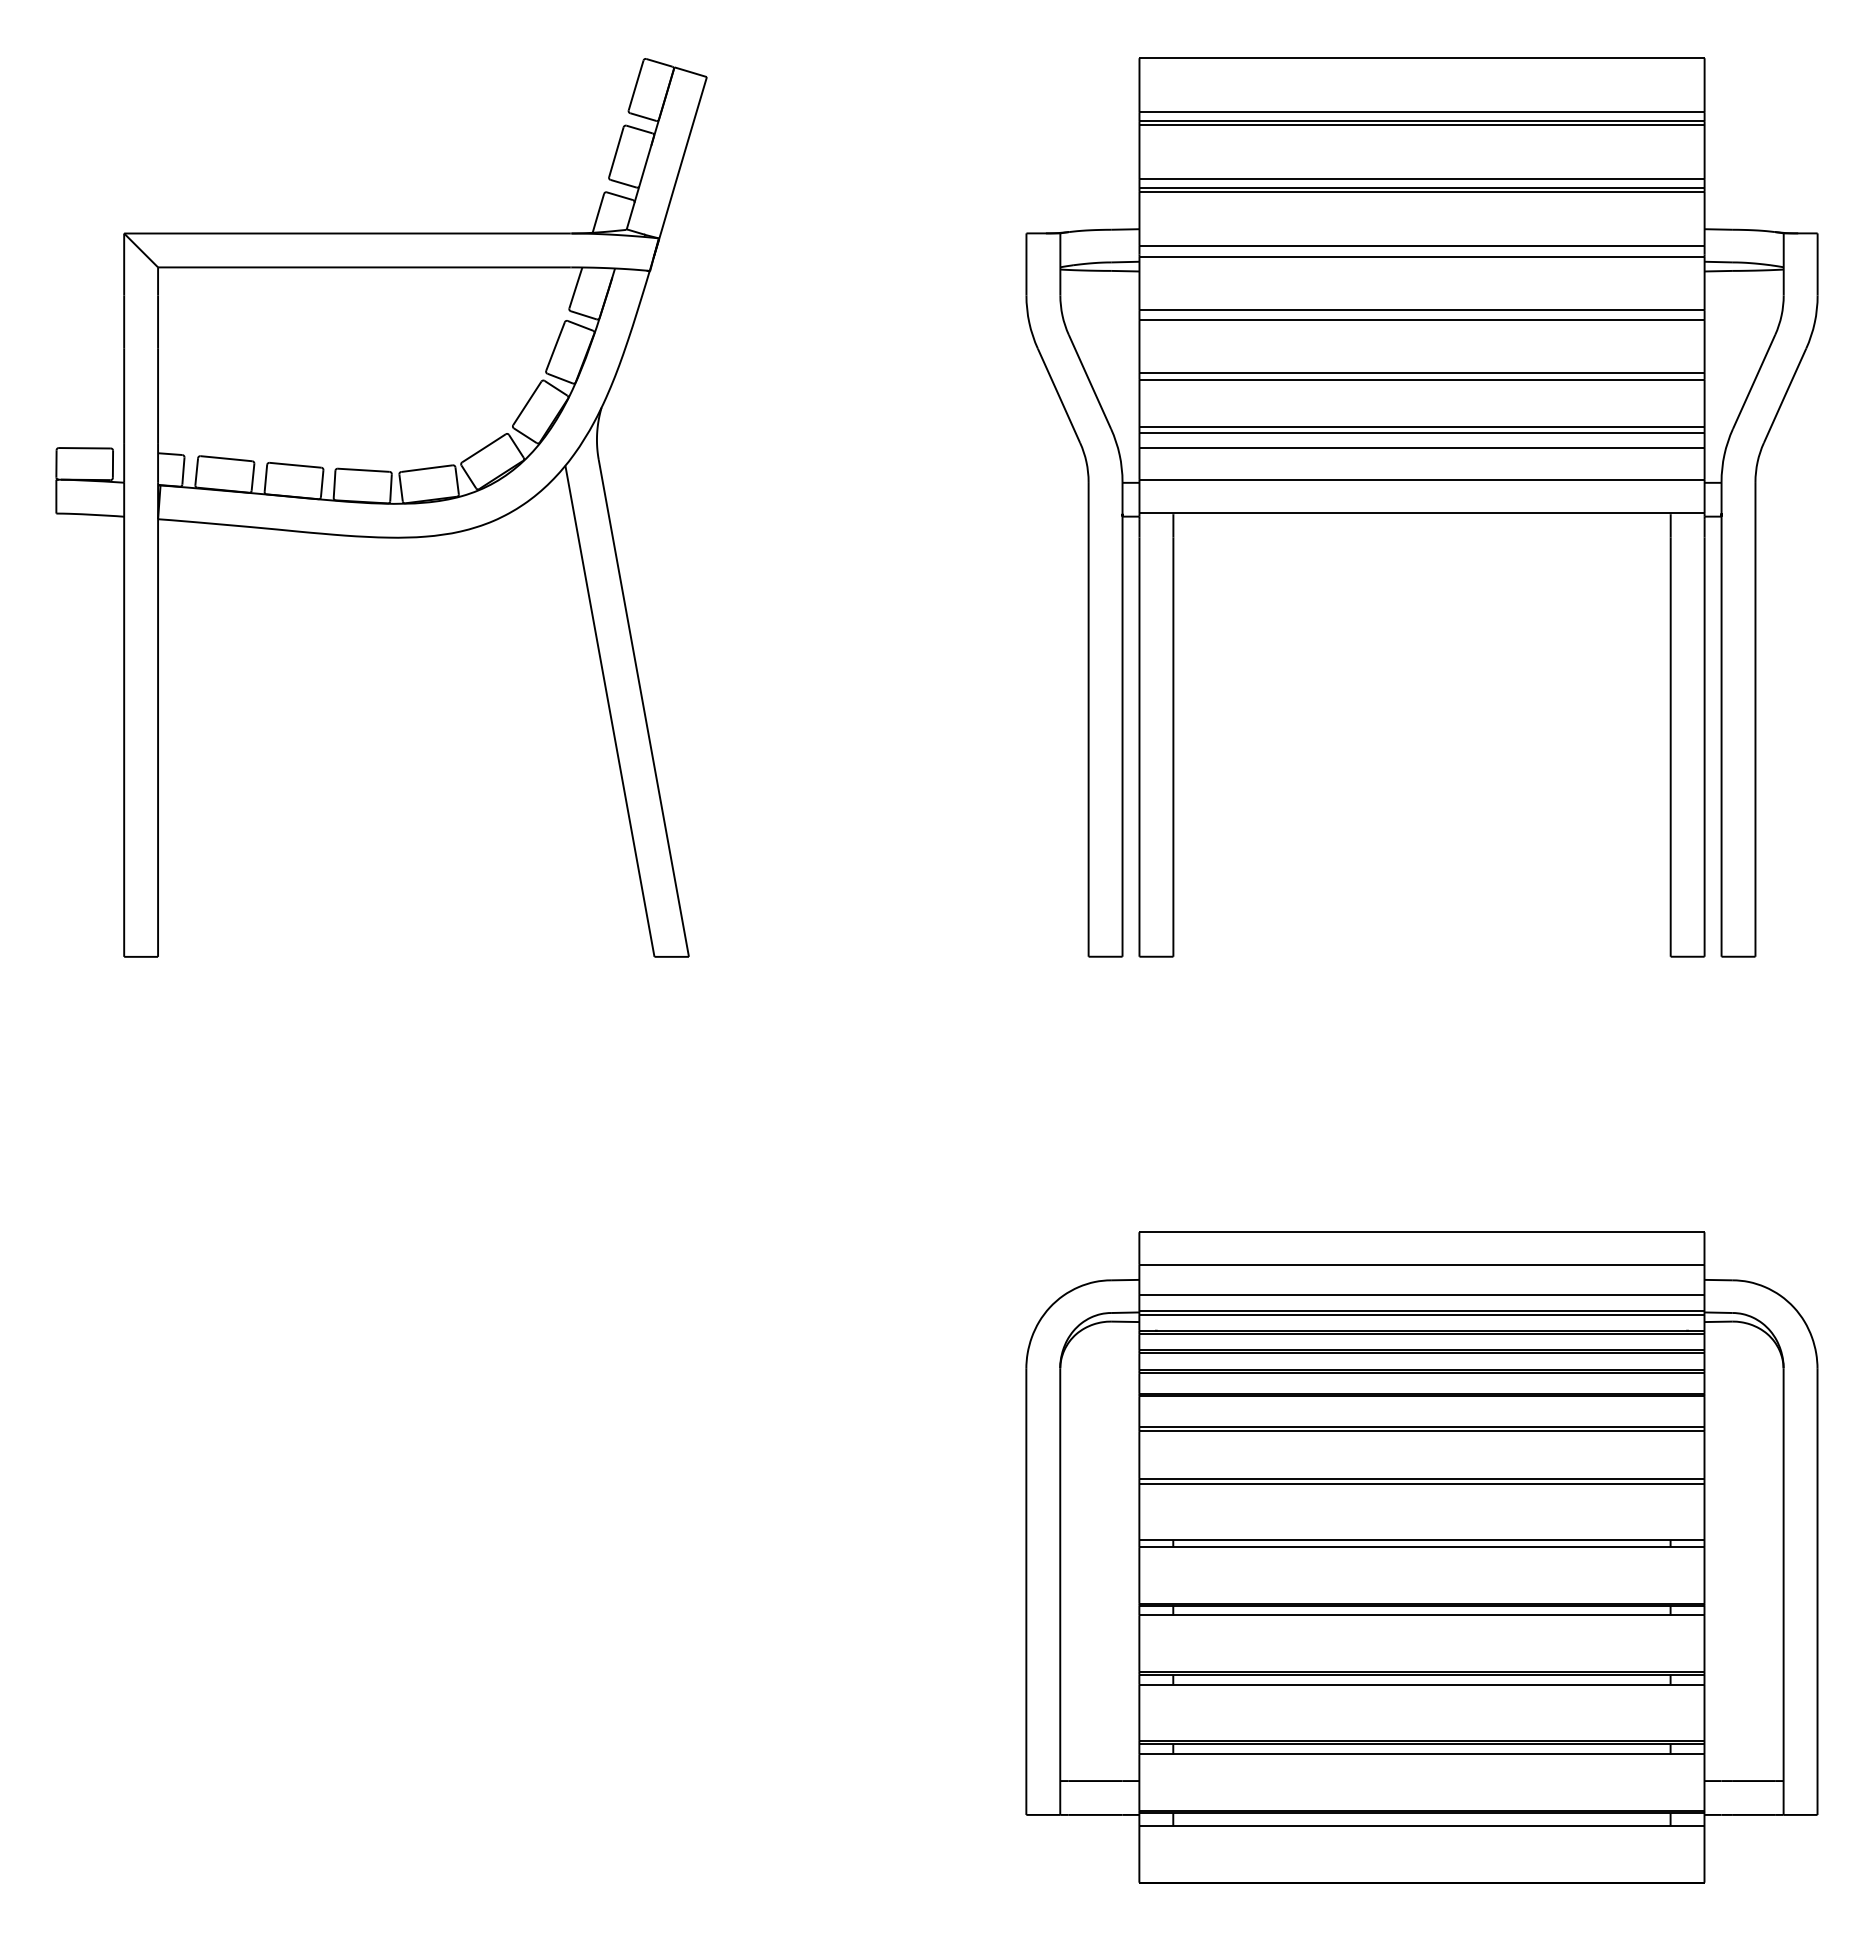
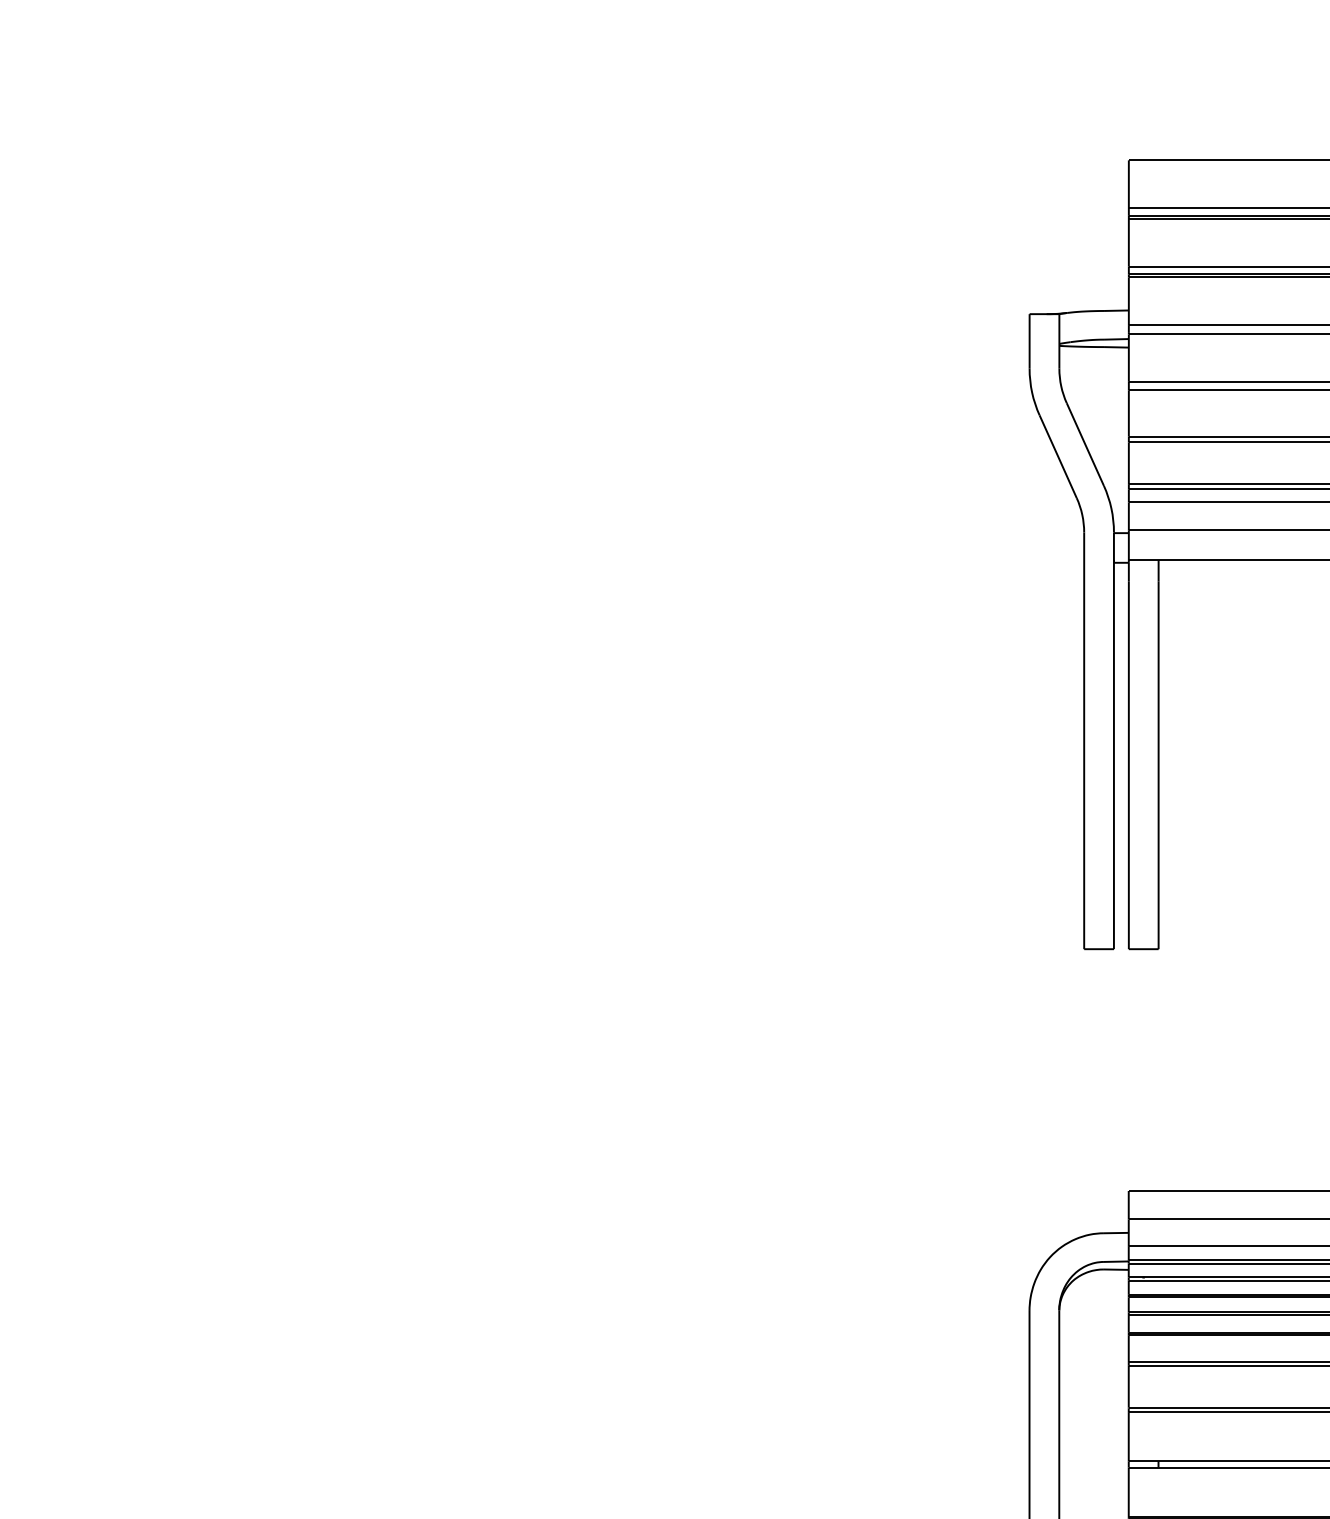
part: (381, 507) -> (463, 554), removed

